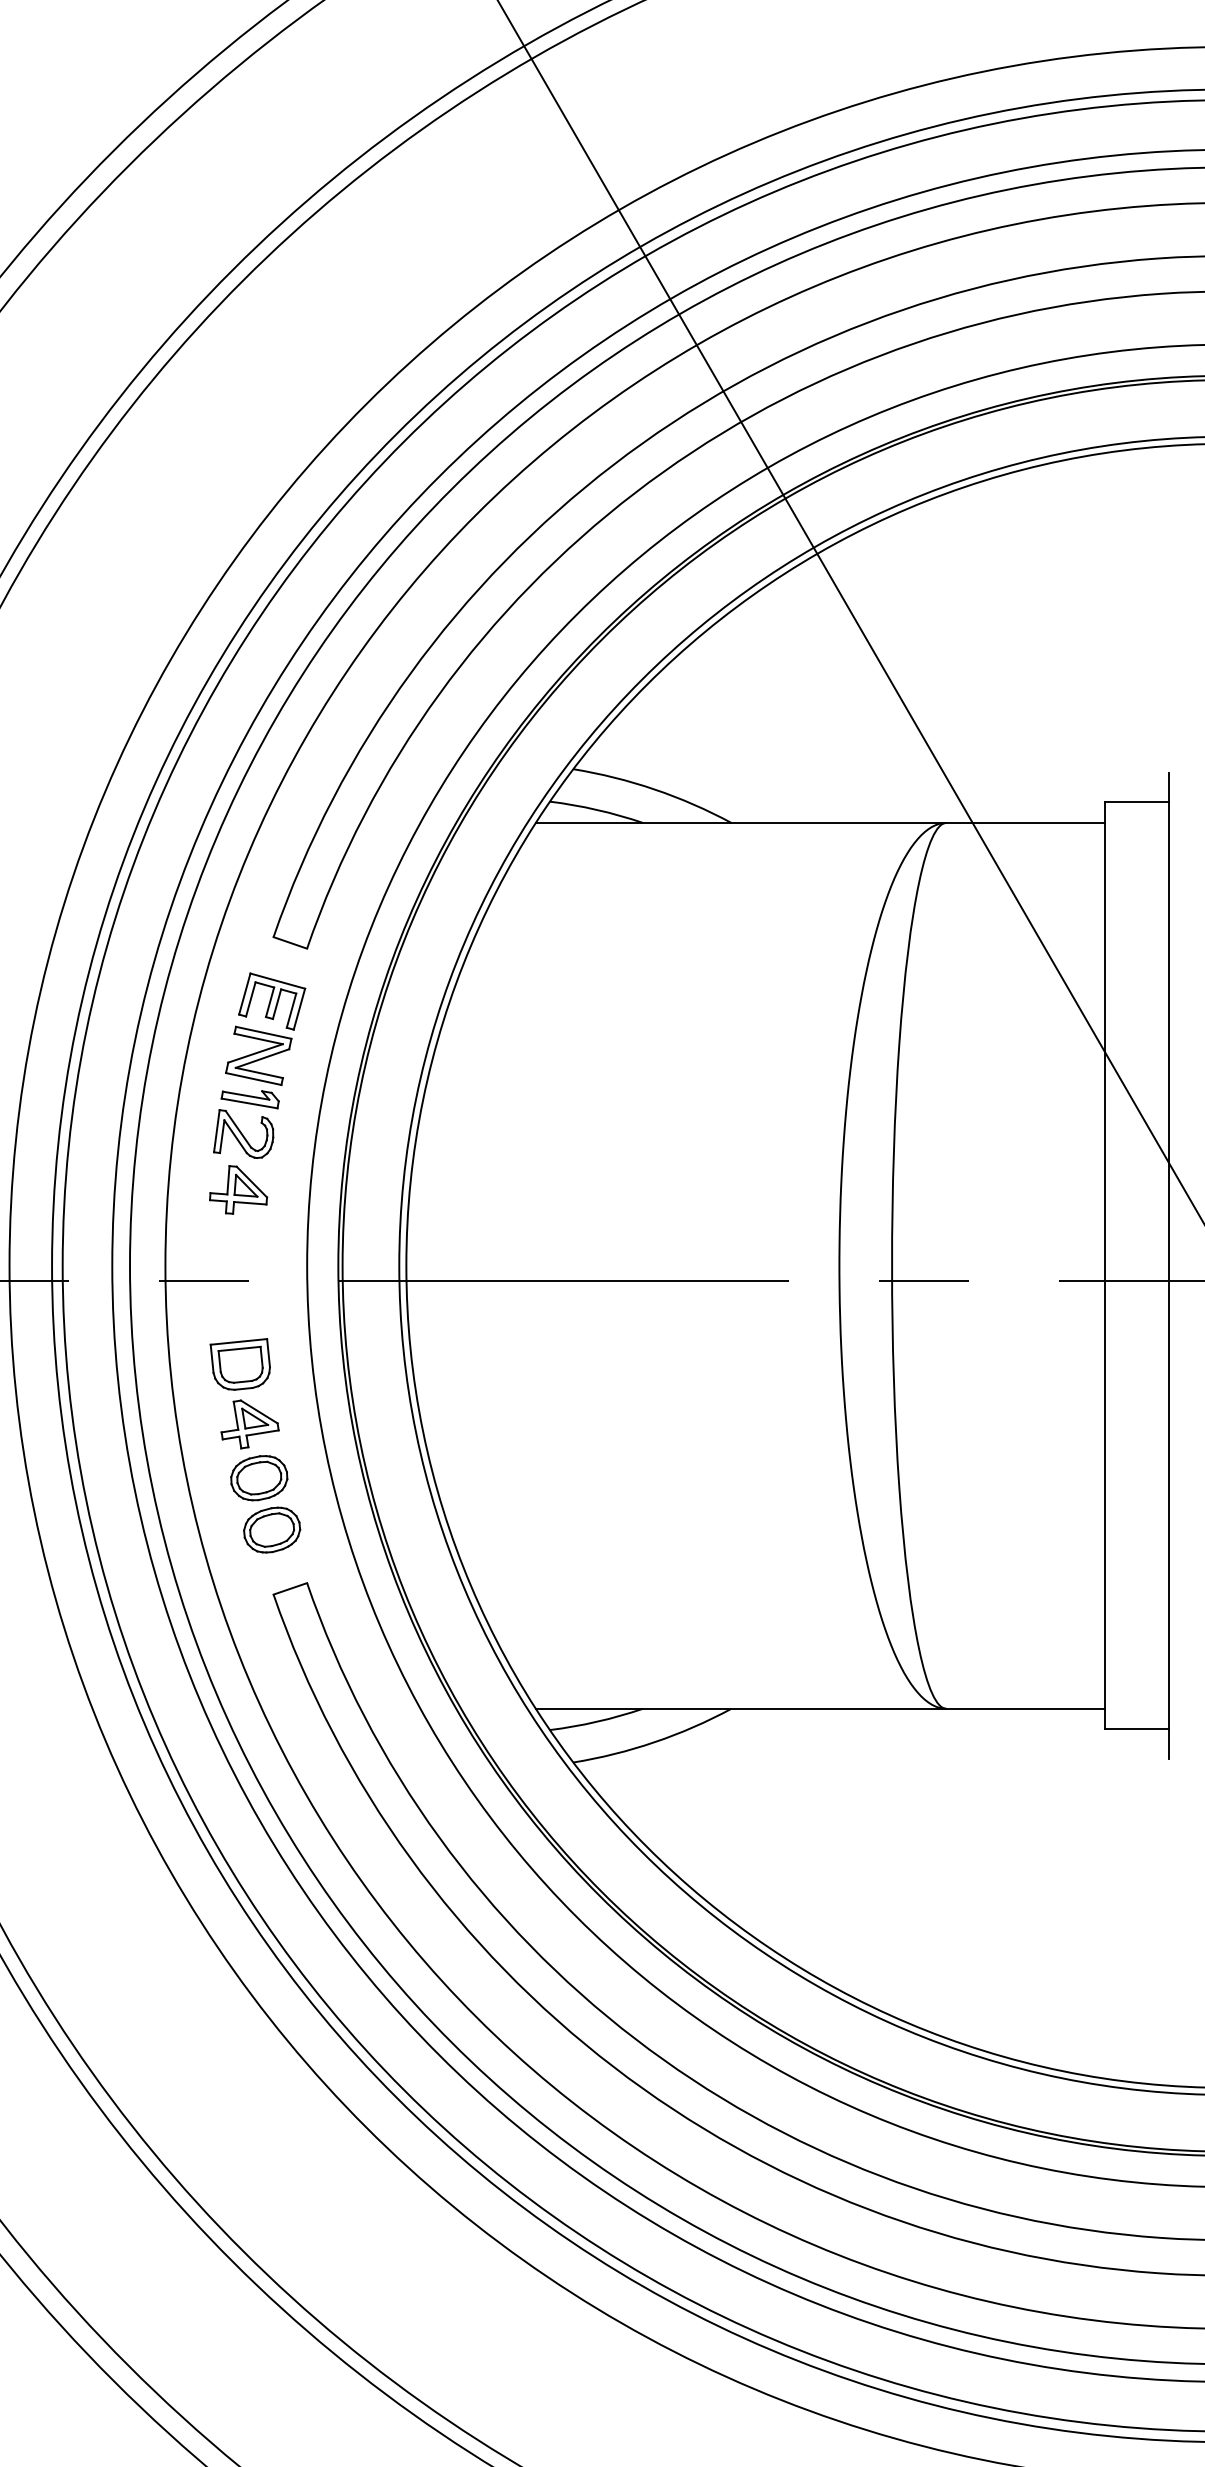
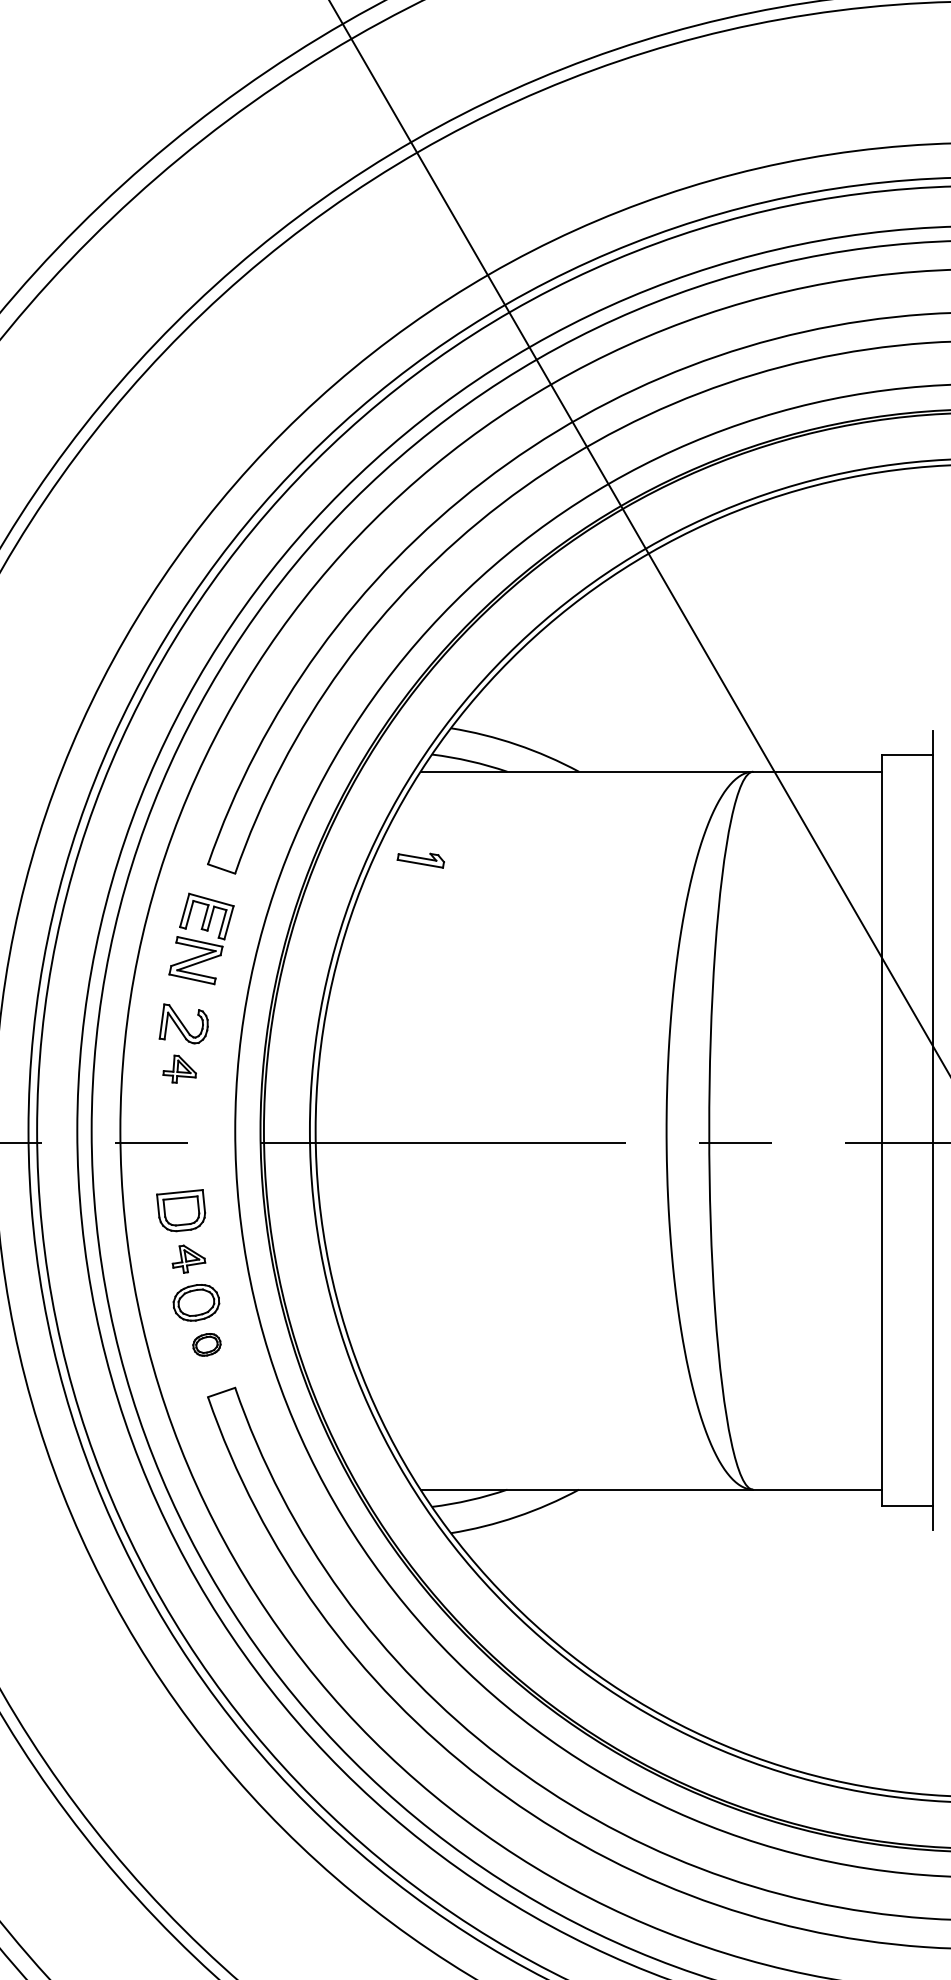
part: (249, 1099) -> (420, 860), moved
part: (238, 1189) -> (179, 1068), size x0.7
part: (249, 1424) -> (188, 1259), size x0.7
part: (272, 1529) -> (207, 1344), size x0.6

